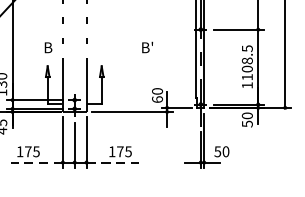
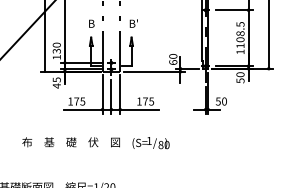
text: (147, 47) -> (133, 23), moved
line: (37, 162) -> (83, 109), dashed -> solid
line: (112, 162) -> (139, 109), dashed -> solid

